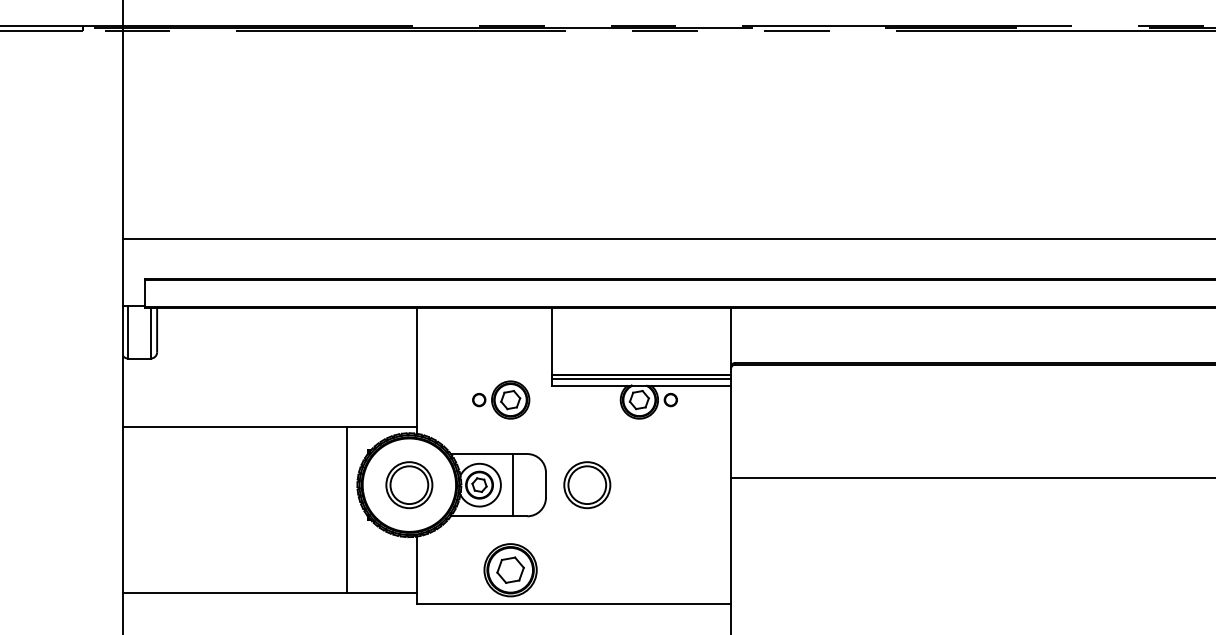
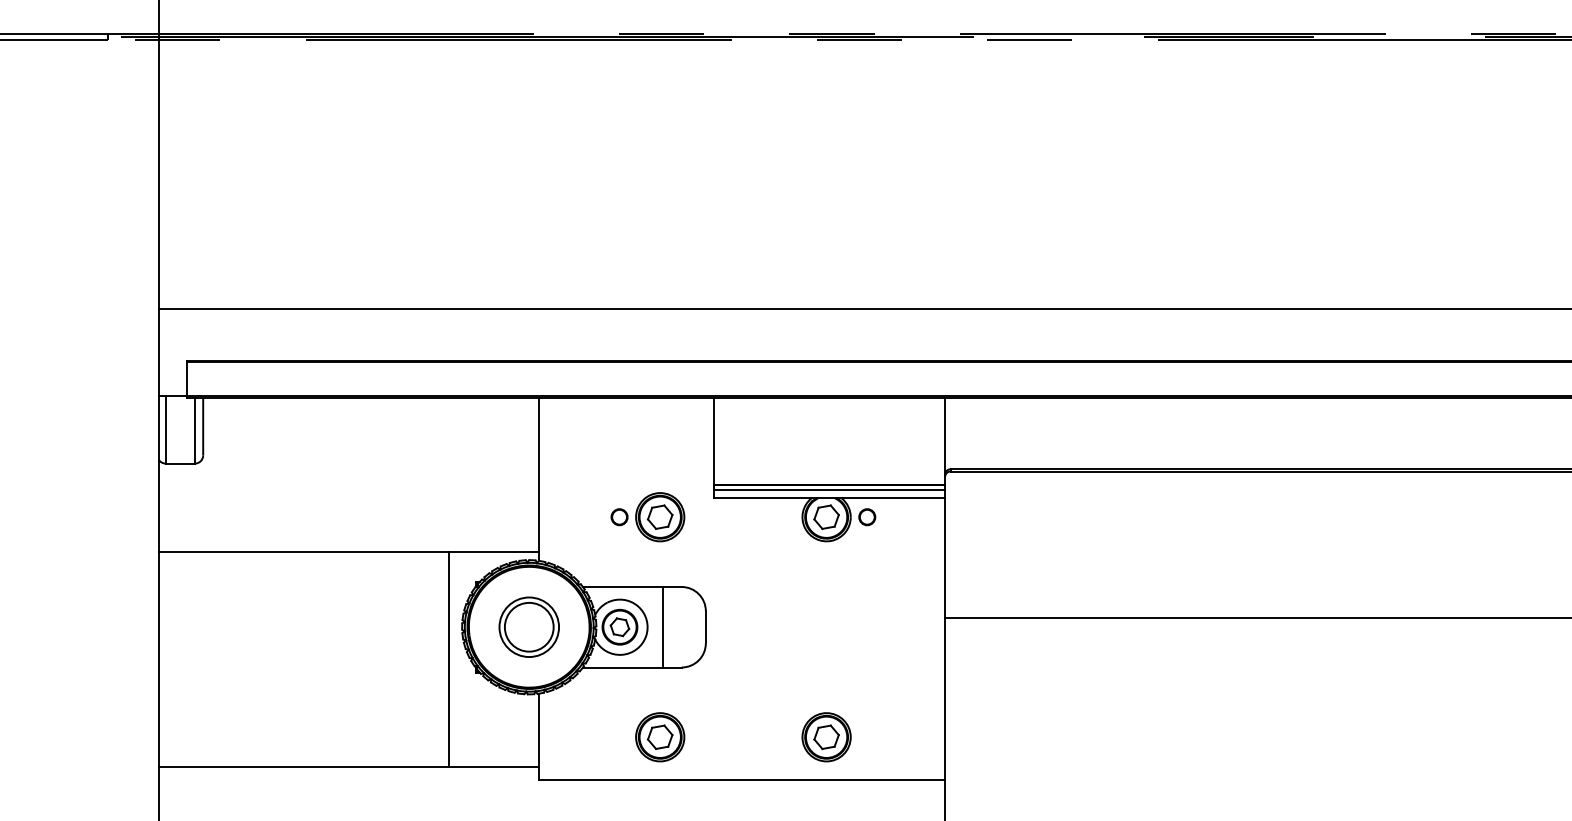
part: (586, 484) -> (758, 626), removed
part: (510, 570) -> (660, 737), size x0.71
part: (639, 570) -> (826, 737), added

